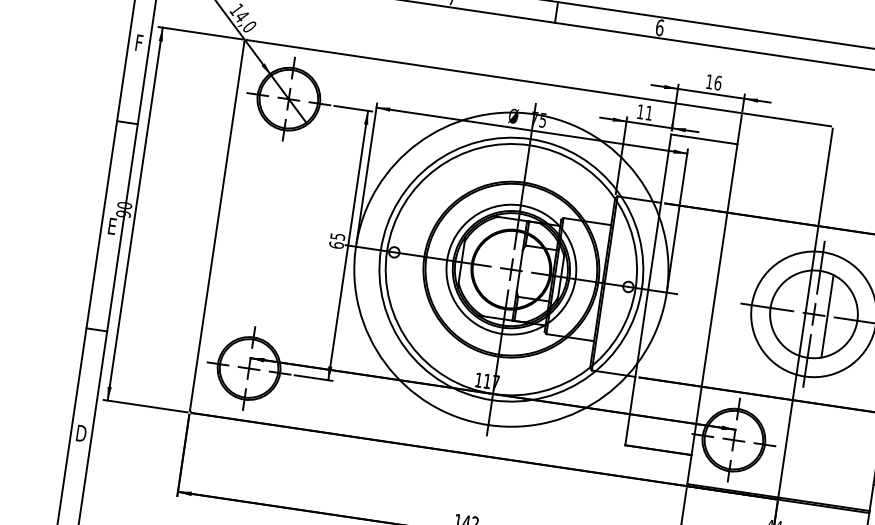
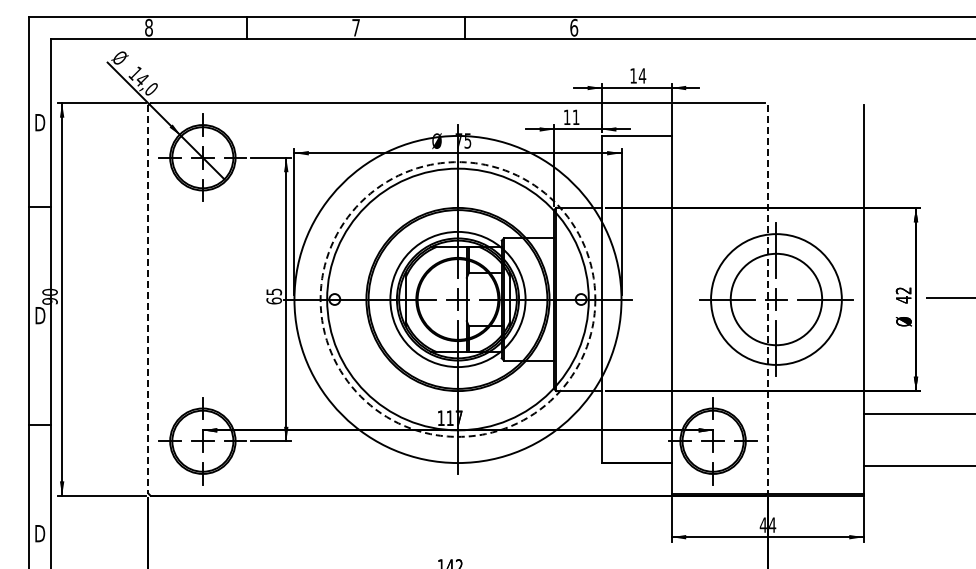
text: (139, 42) -> (40, 122), F -> D
text: (718, 82) -> (642, 75), 16 -> 14
text: (112, 226) -> (40, 315), E -> D
line: (217, 227) -> (148, 300), solid -> dashed
circle: (510, 269) -> (457, 299), solid -> dashed
line: (805, 314) -> (767, 300), solid -> dashed
line: (827, 316) -> (790, 299), removed

